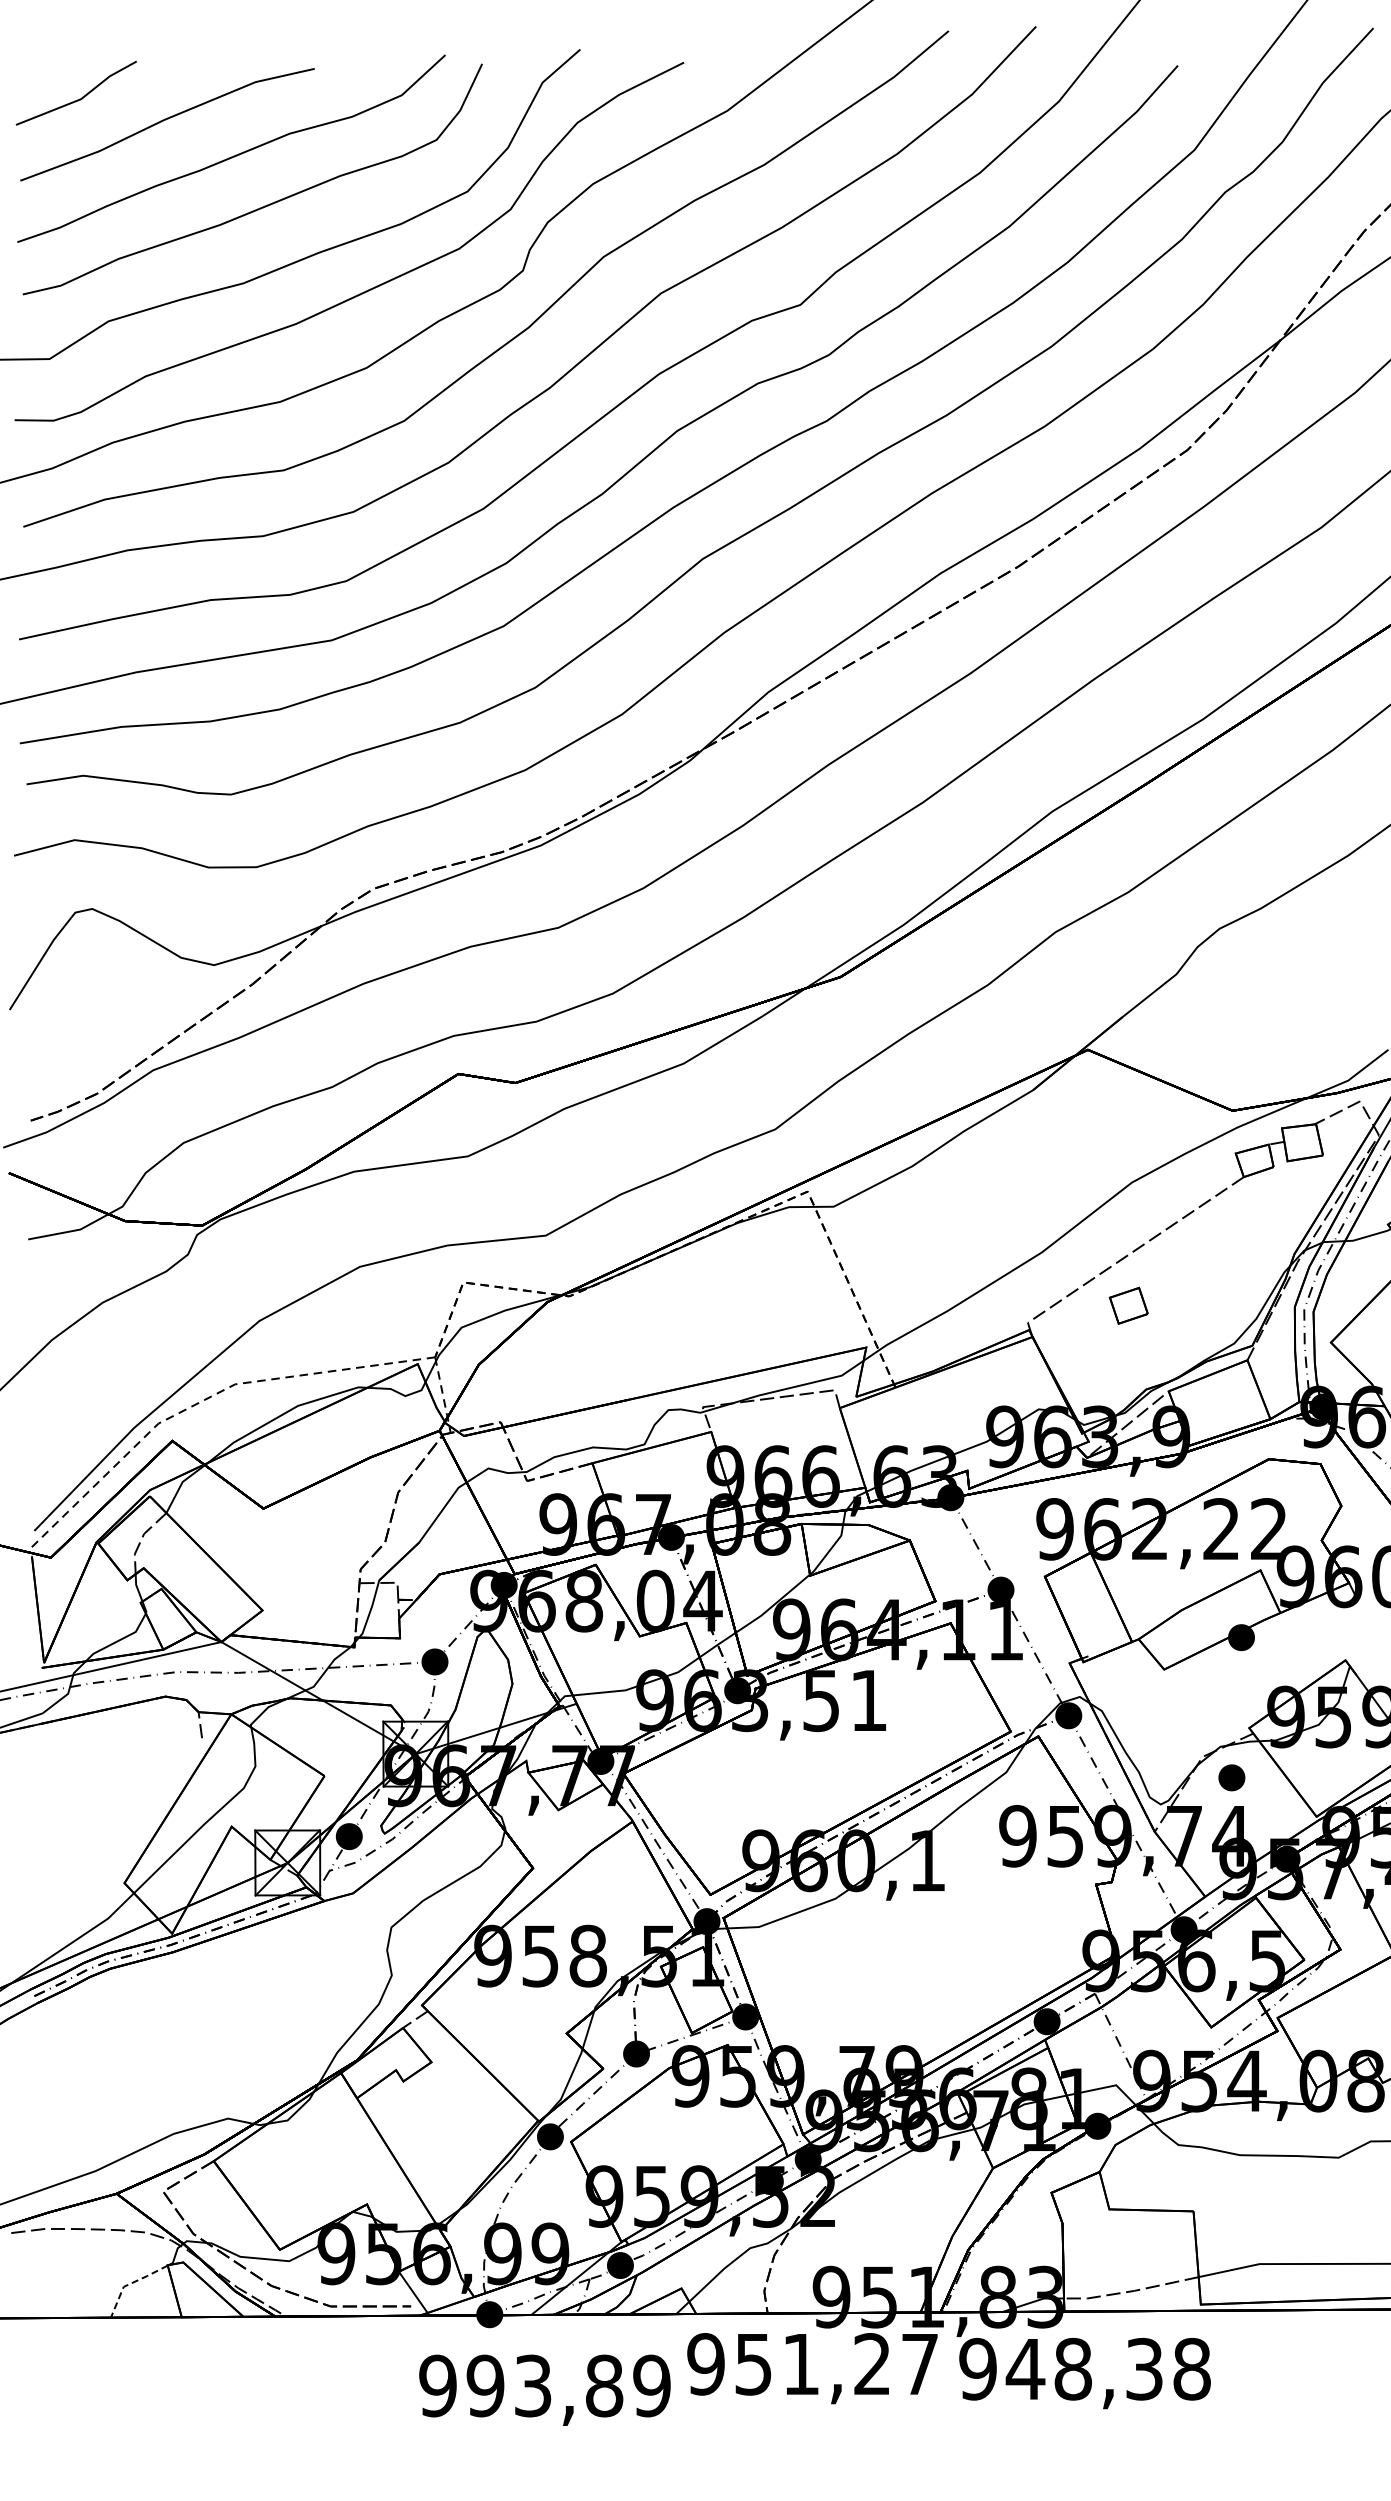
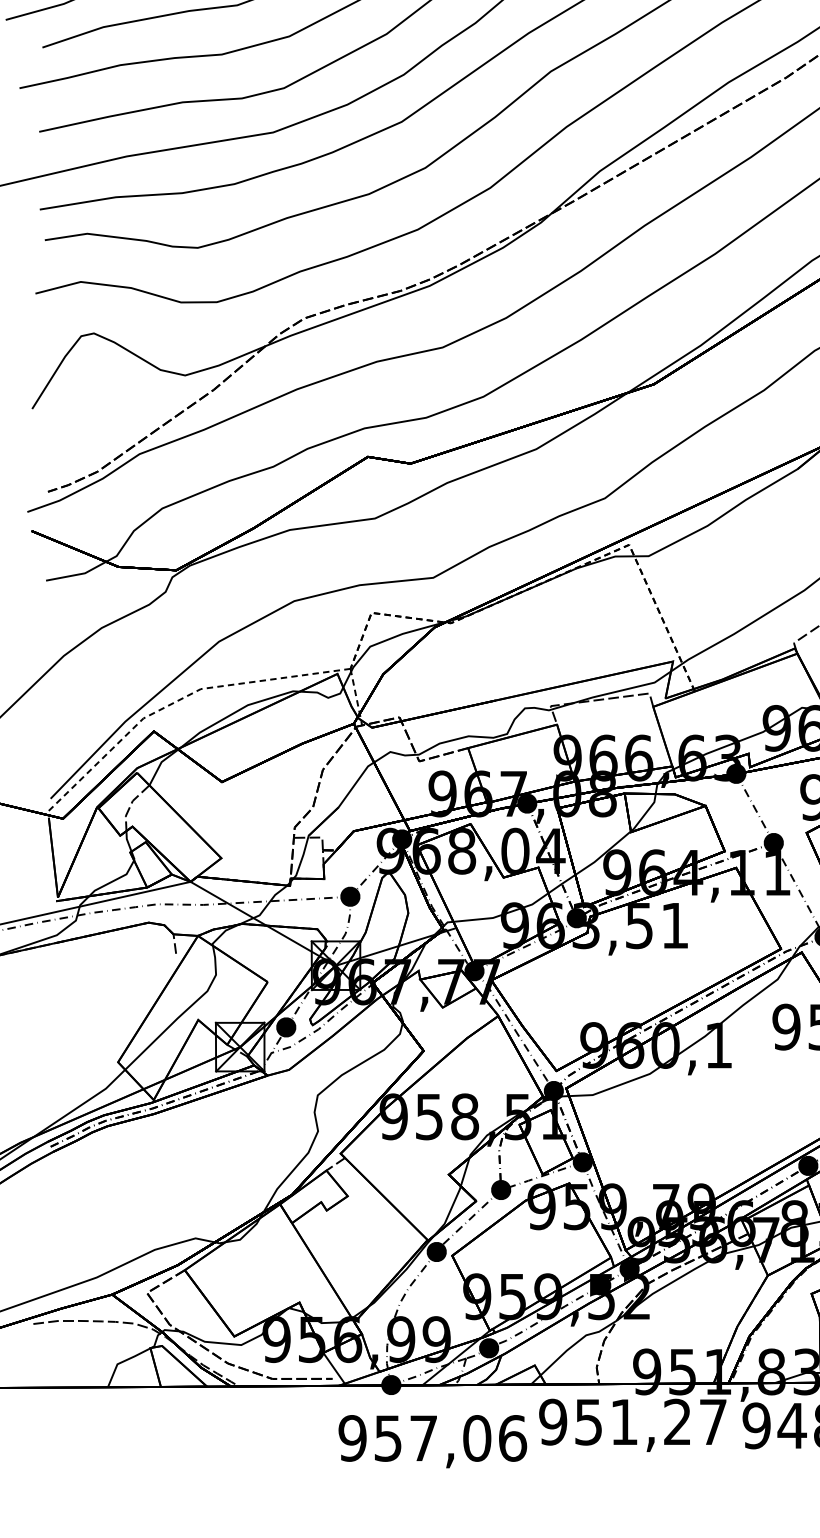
line: (130, 2283) -> (122, 1361), dashed -> solid
text: (568, 2385) -> (450, 1438), 993,89 -> 957,06

